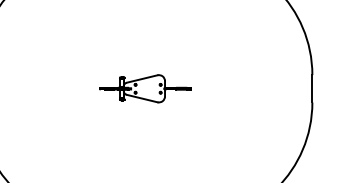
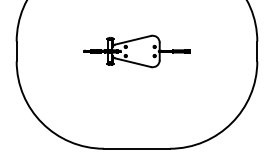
part: (144, 88) -> (136, 51), size x1.6

